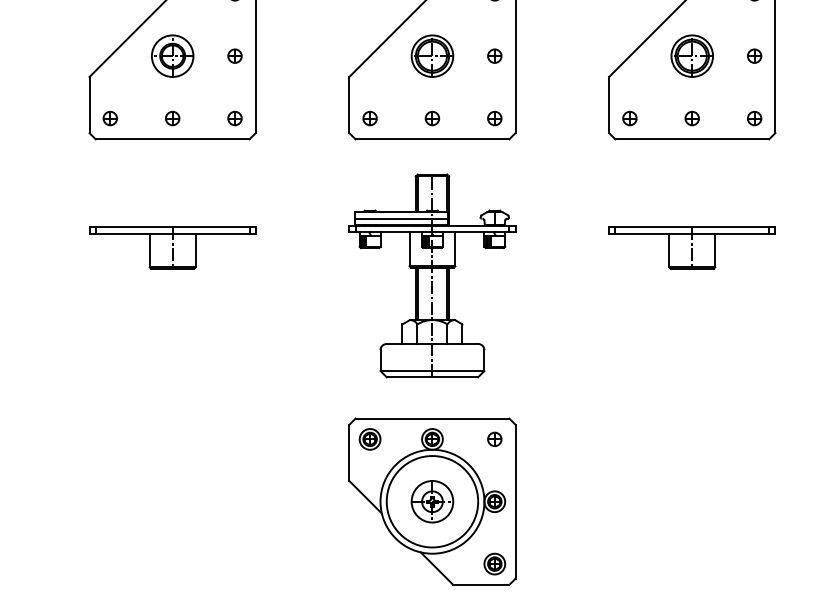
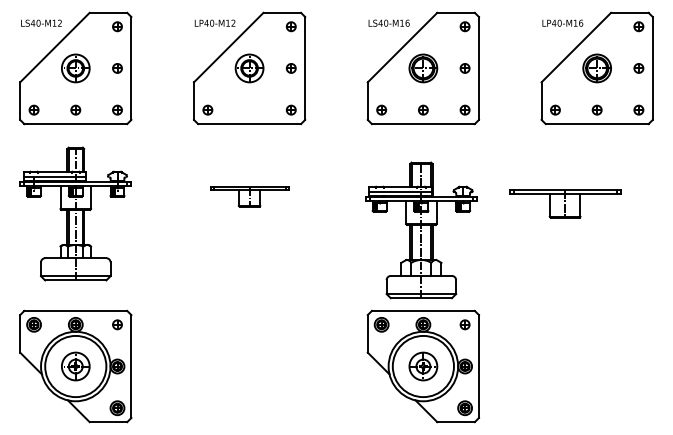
part: (172, 117) -> (249, 109), removed
part: (172, 247) -> (249, 196), size x0.7
part: (692, 247) -> (565, 203), moved
part: (432, 275) -> (421, 230), moved

